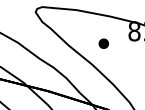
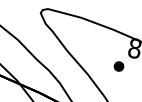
part: (103, 43) -> (118, 66), moved

